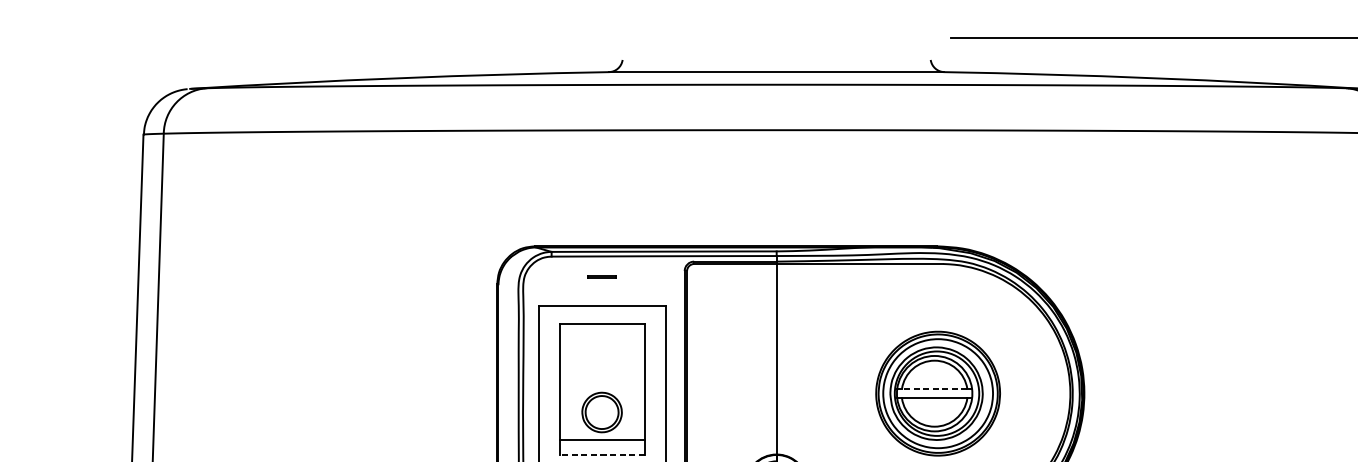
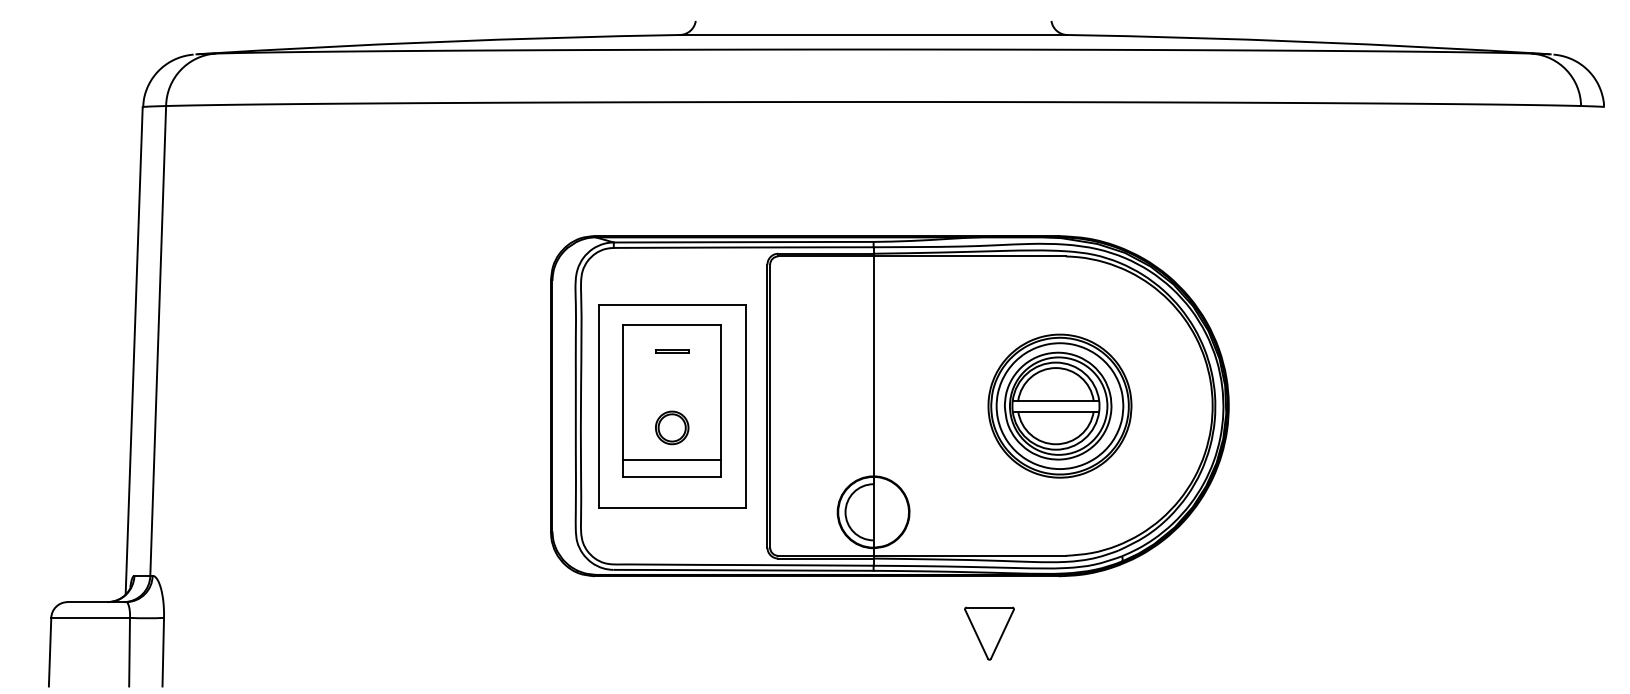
line: (602, 276) -> (672, 350), moved
line: (934, 388) -> (1055, 400), dashed -> solid
part: (602, 412) -> (672, 427), size x0.71
line: (602, 454) -> (672, 476), dashed -> solid

